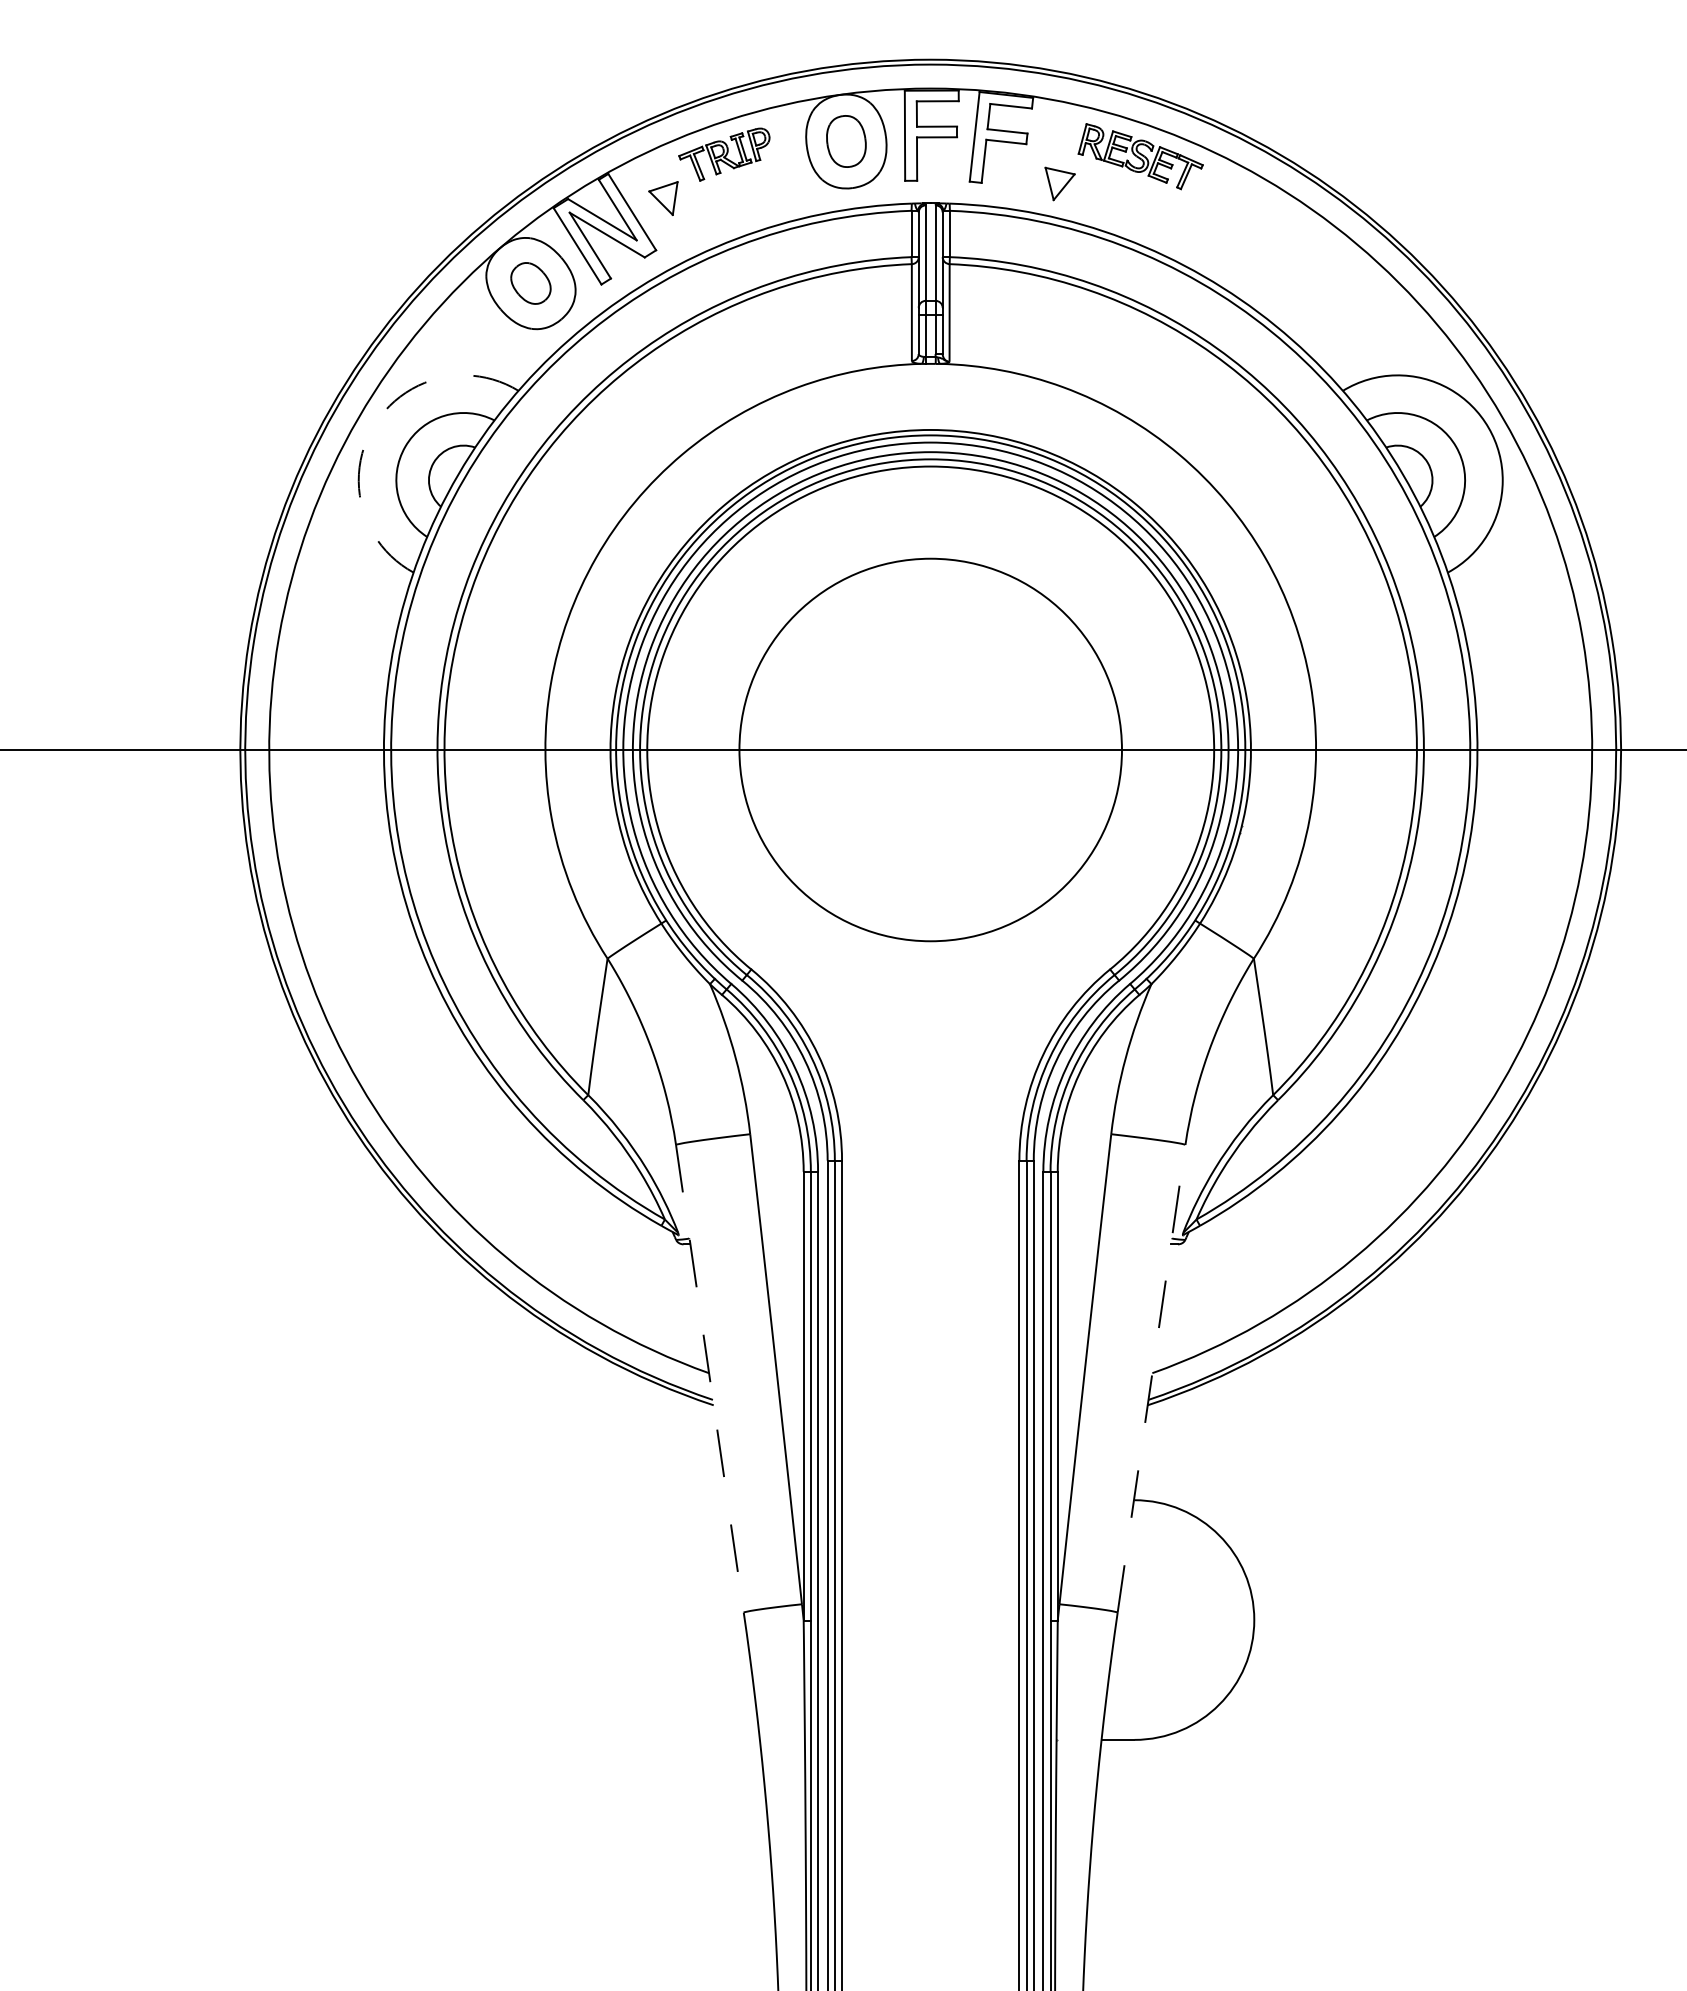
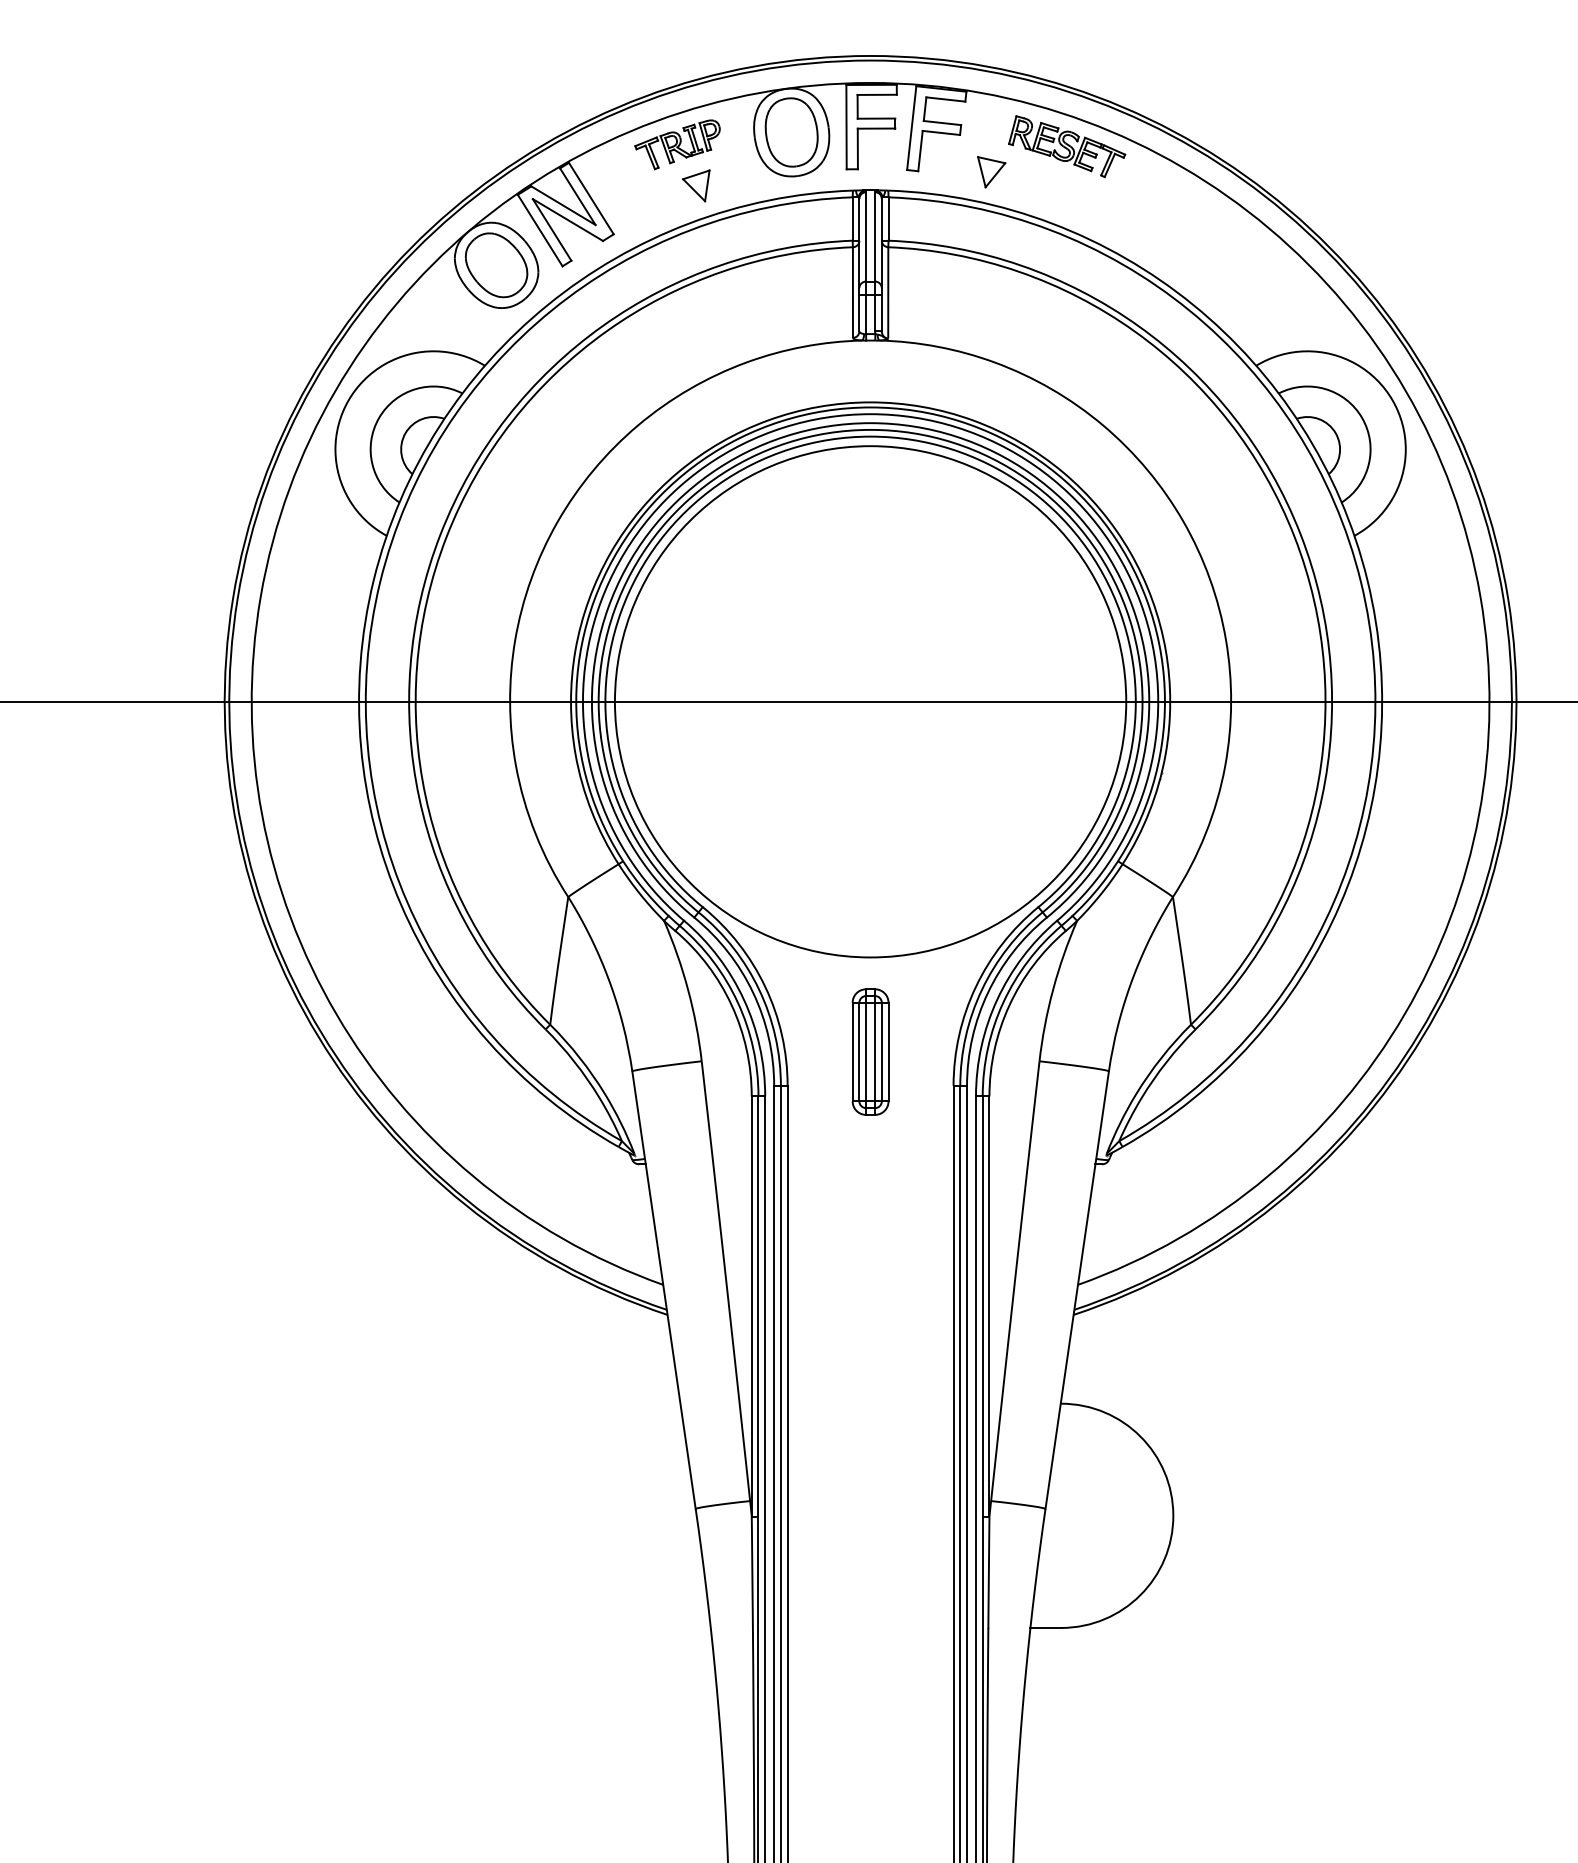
part: (846, 141) -> (791, 132), size x1.43
part: (663, 198) -> (696, 185), moved
part: (530, 283) -> (496, 265), size x1.67
arc: (372, 427) -> (348, 400), dashed -> solid
circle: (930, 749) -> (870, 701), size x1.43
part: (930, 1124) -> (870, 1052), added
line: (1151, 1378) -> (1077, 1289), dashed -> solid
line: (709, 1379) -> (663, 1290), dashed -> solid

